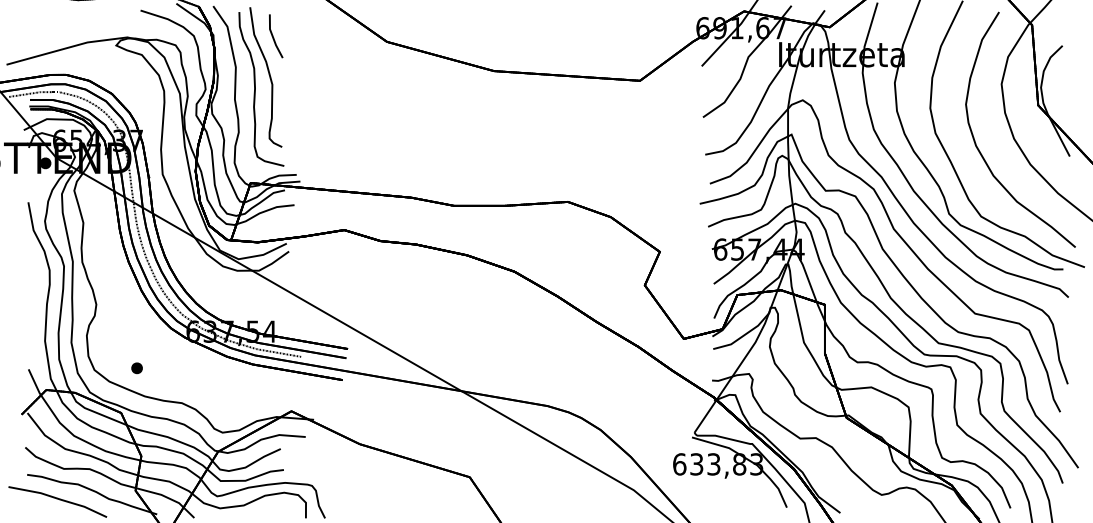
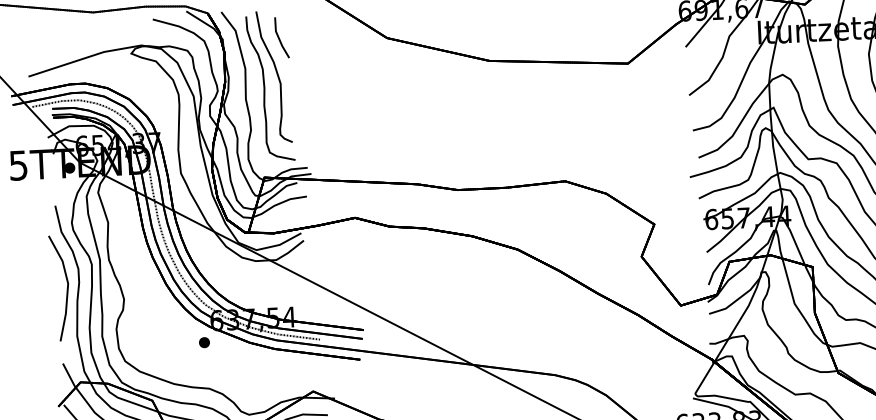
line: (36, 289) -> (66, 287), added
part: (136, 368) -> (203, 342), moved

